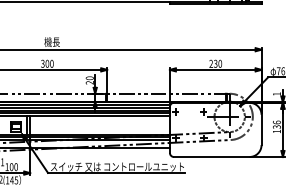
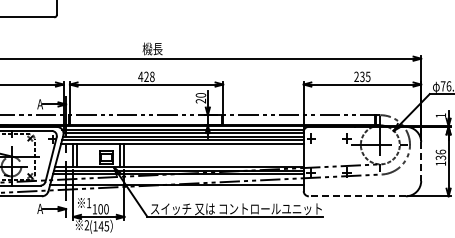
text: (47, 63) -> (146, 76), 300 -> 428
text: (219, 63) -> (367, 76), 230 -> 235
line: (261, 130) -> (421, 162), solid -> dashed
line: (211, 157) -> (357, 196), solid -> dashed

